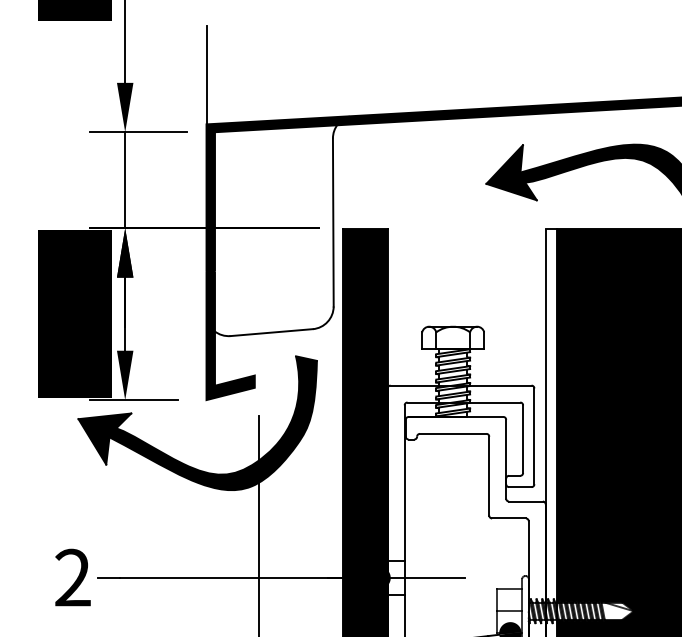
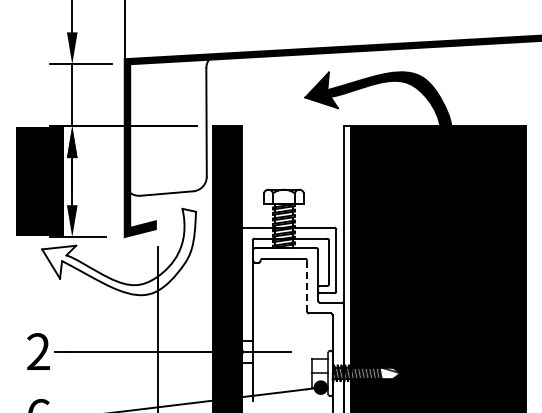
fill: (196, 422) -> (118, 251), removed
line: (489, 475) -> (307, 285), solid -> dashed

